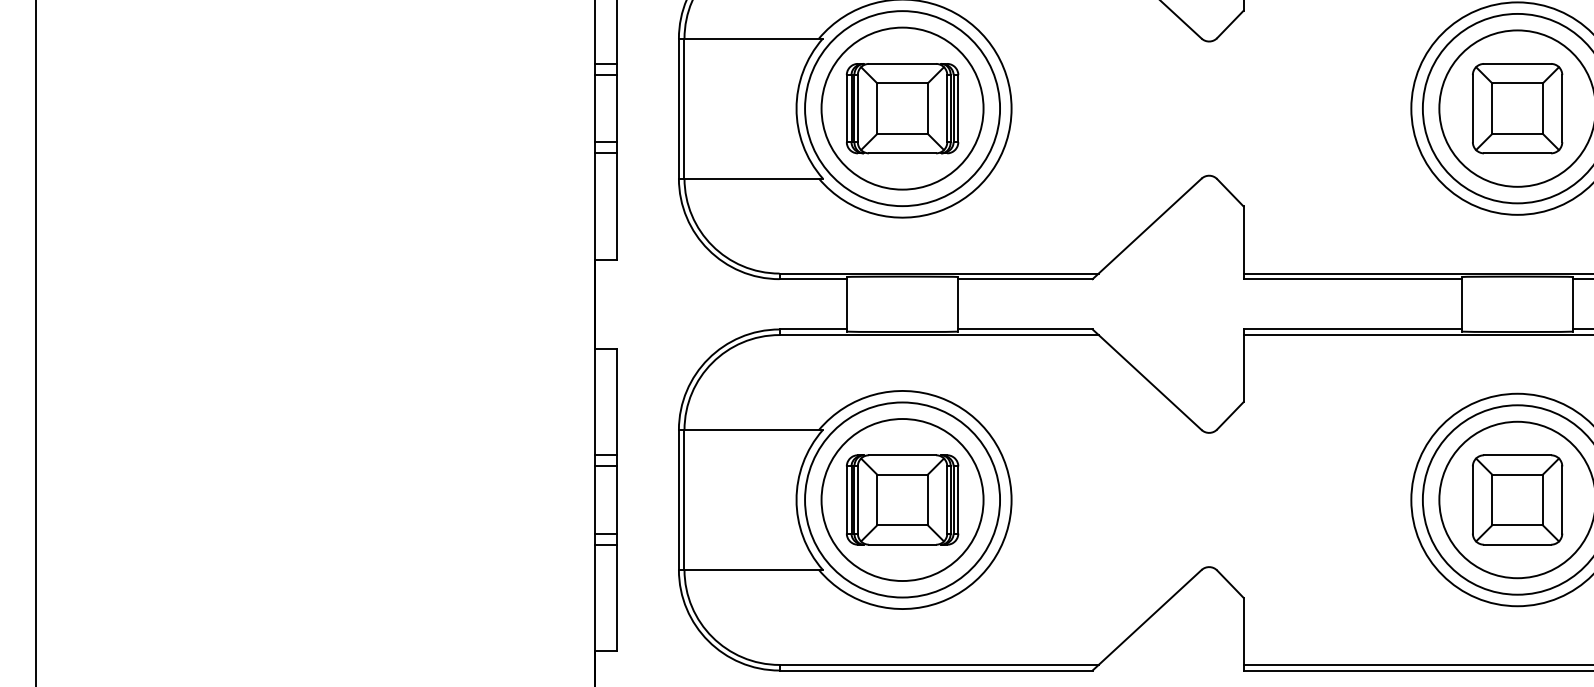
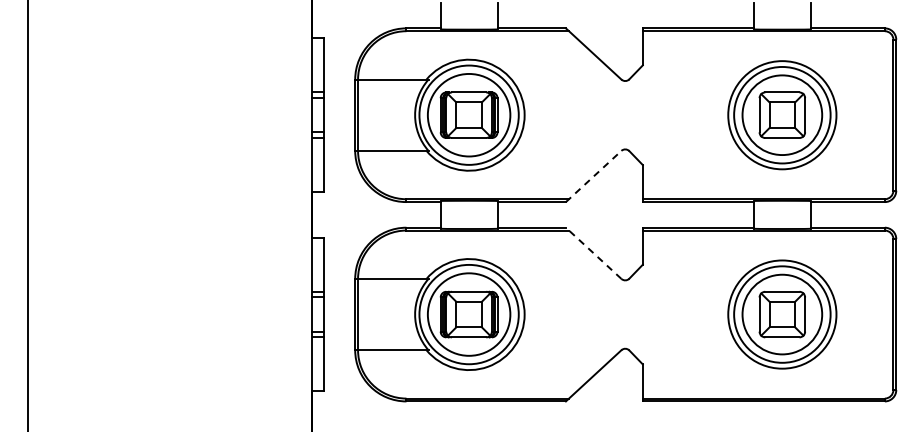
line: (1146, 228) -> (593, 176), solid -> dashed
line: (1146, 380) -> (593, 253), solid -> dashed

